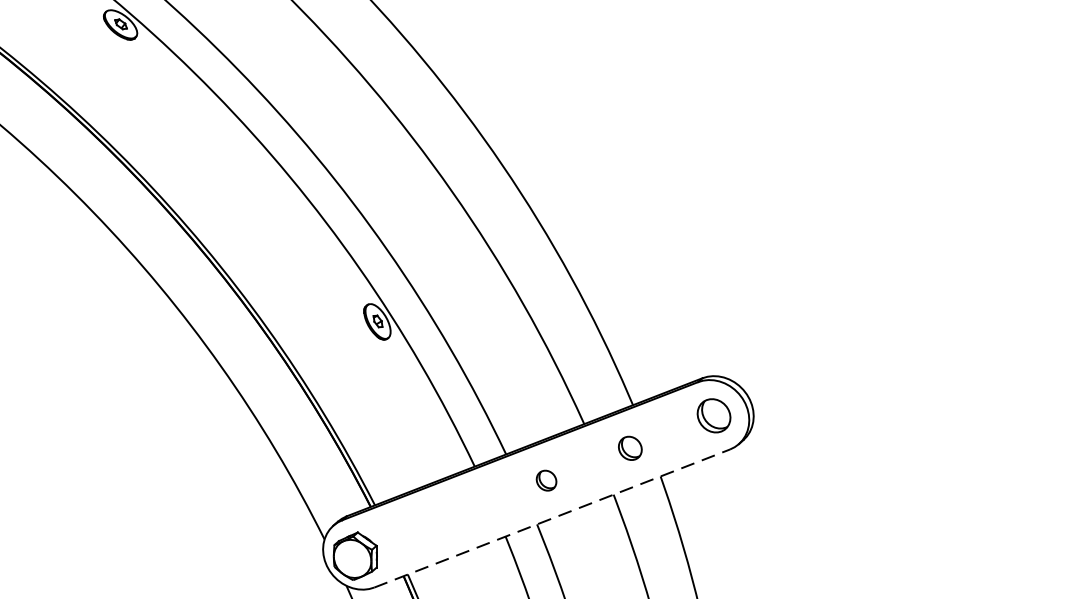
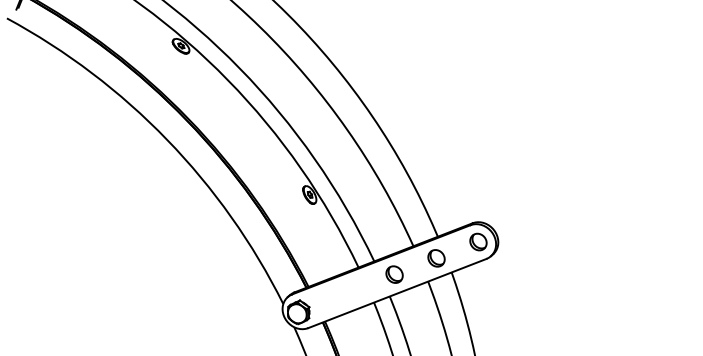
part: (630, 448) -> (436, 258), size x1.43
part: (546, 480) -> (394, 274), size x1.67
line: (552, 518) -> (397, 293), dashed -> solid

